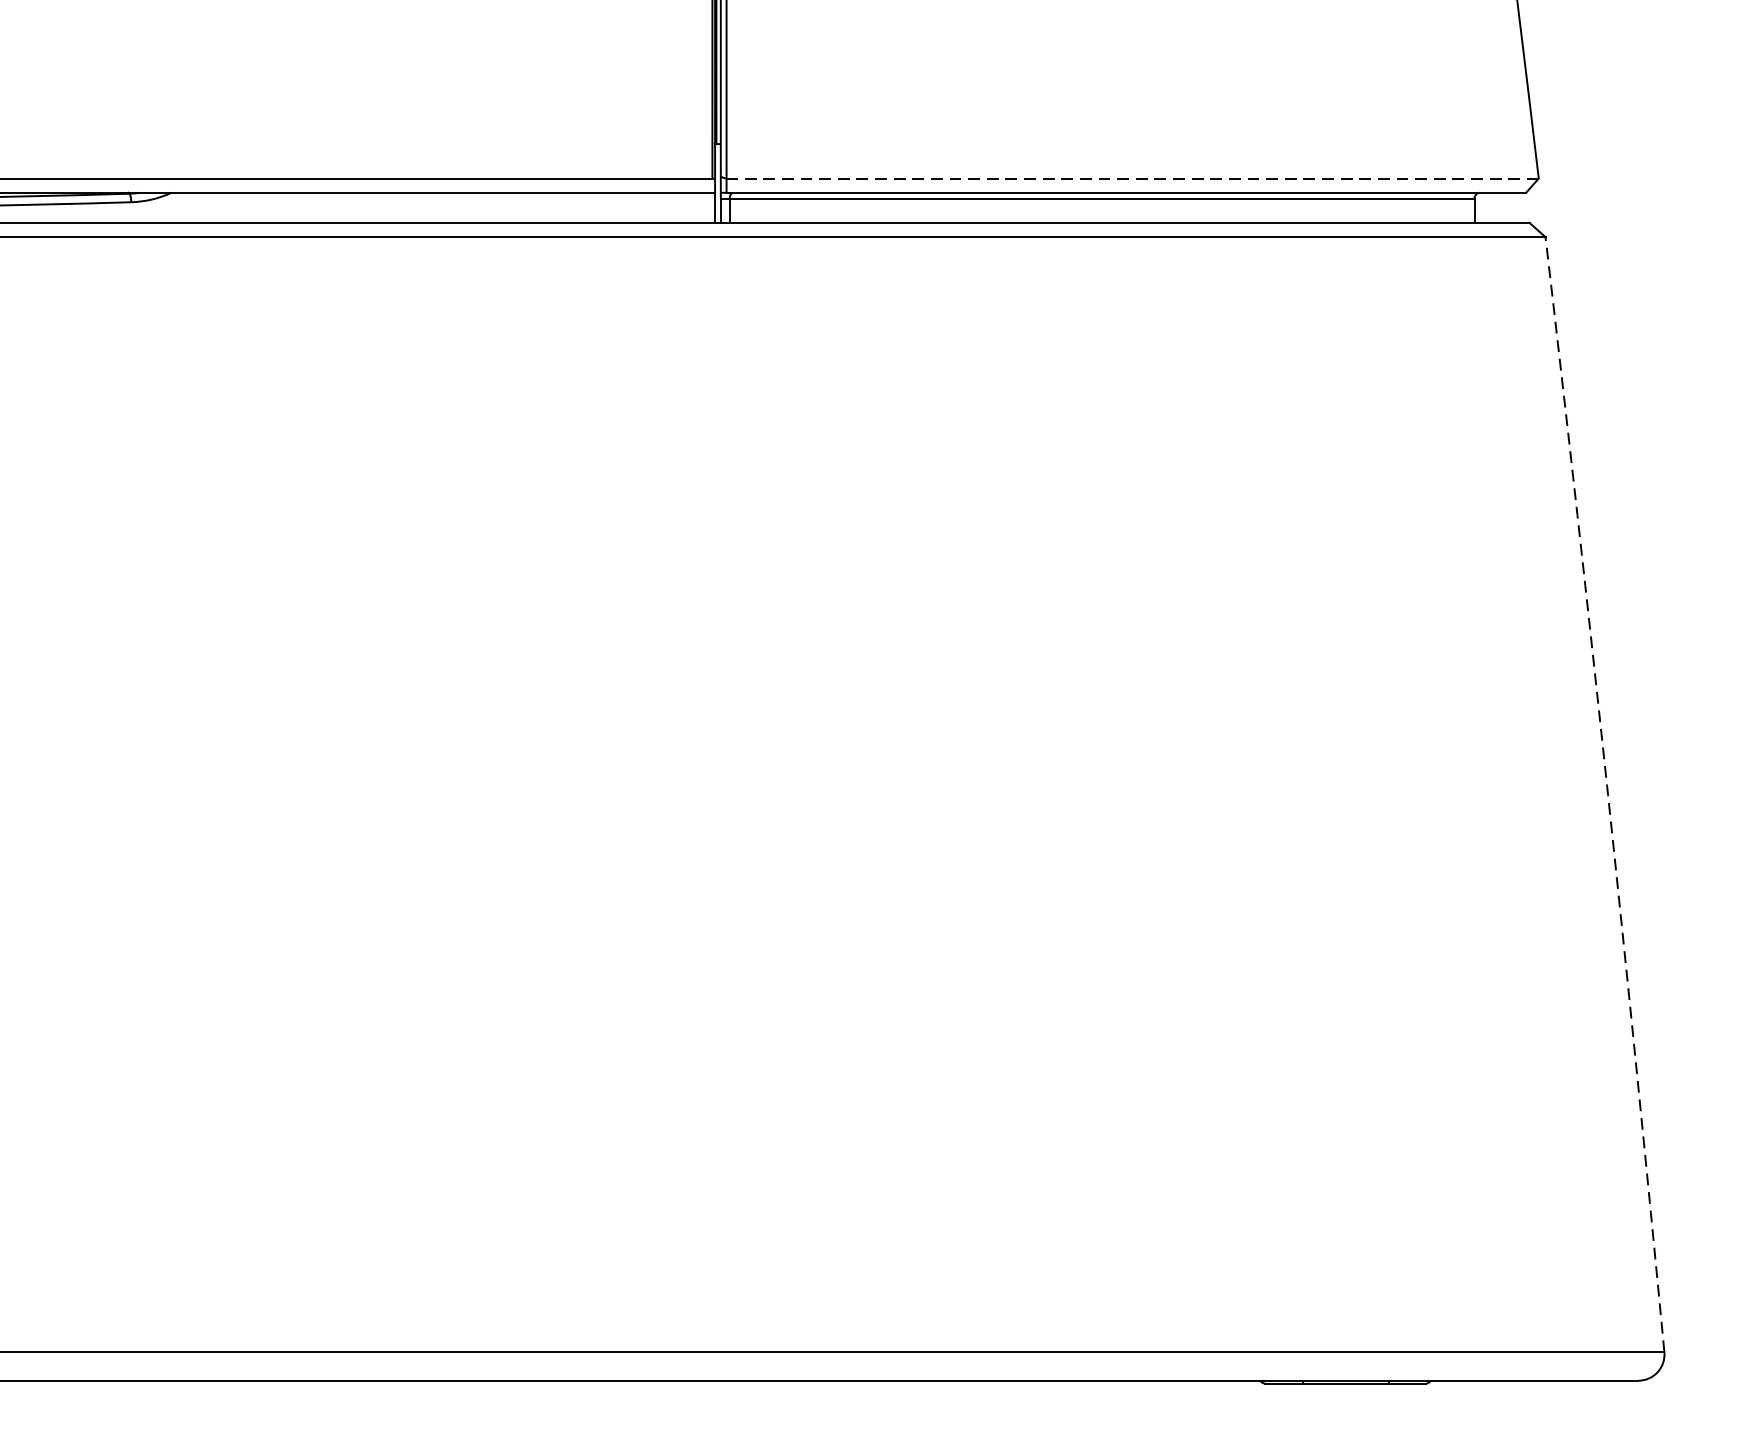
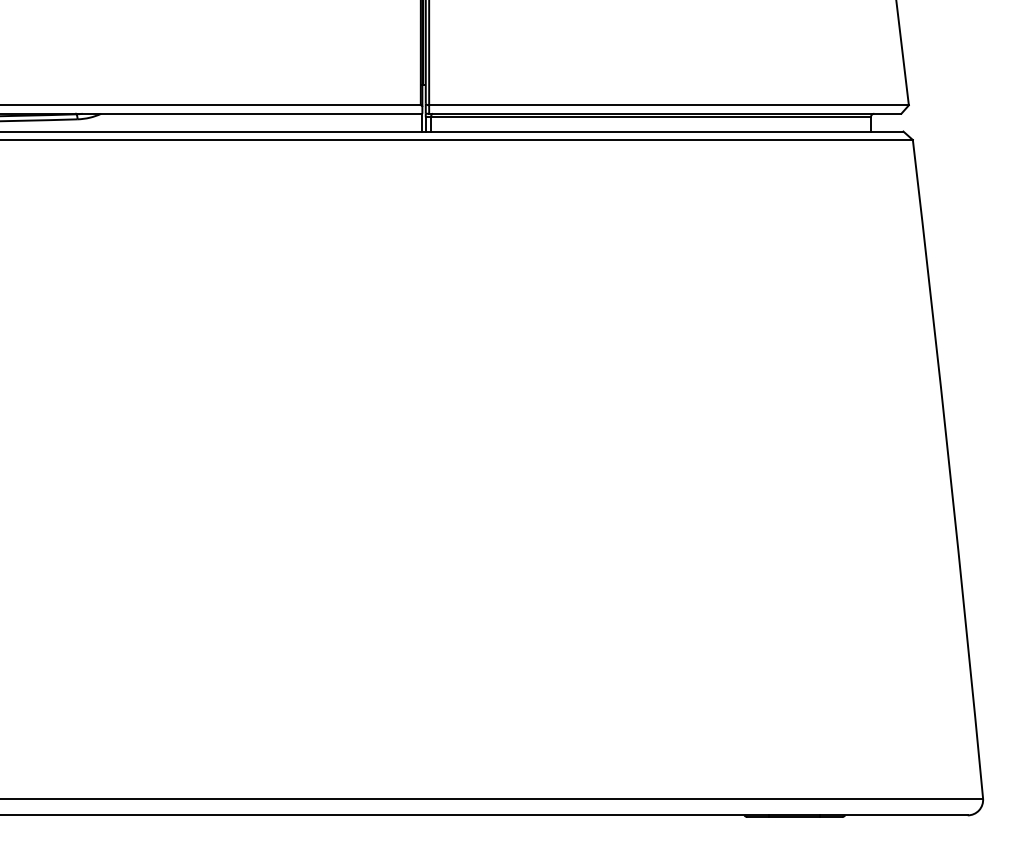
line: (1133, 178) -> (669, 105), dashed -> solid
arc: (1607, 795) -> (949, 469), dashed -> solid

